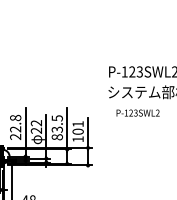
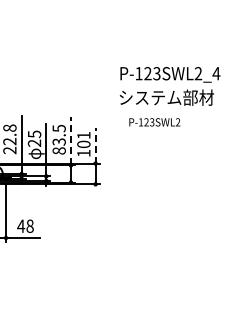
text: (36, 123) -> (34, 134), 22 -> 25
line: (66, 128) -> (70, 140), solid -> dashed
line: (87, 132) -> (95, 145), solid -> dashed

